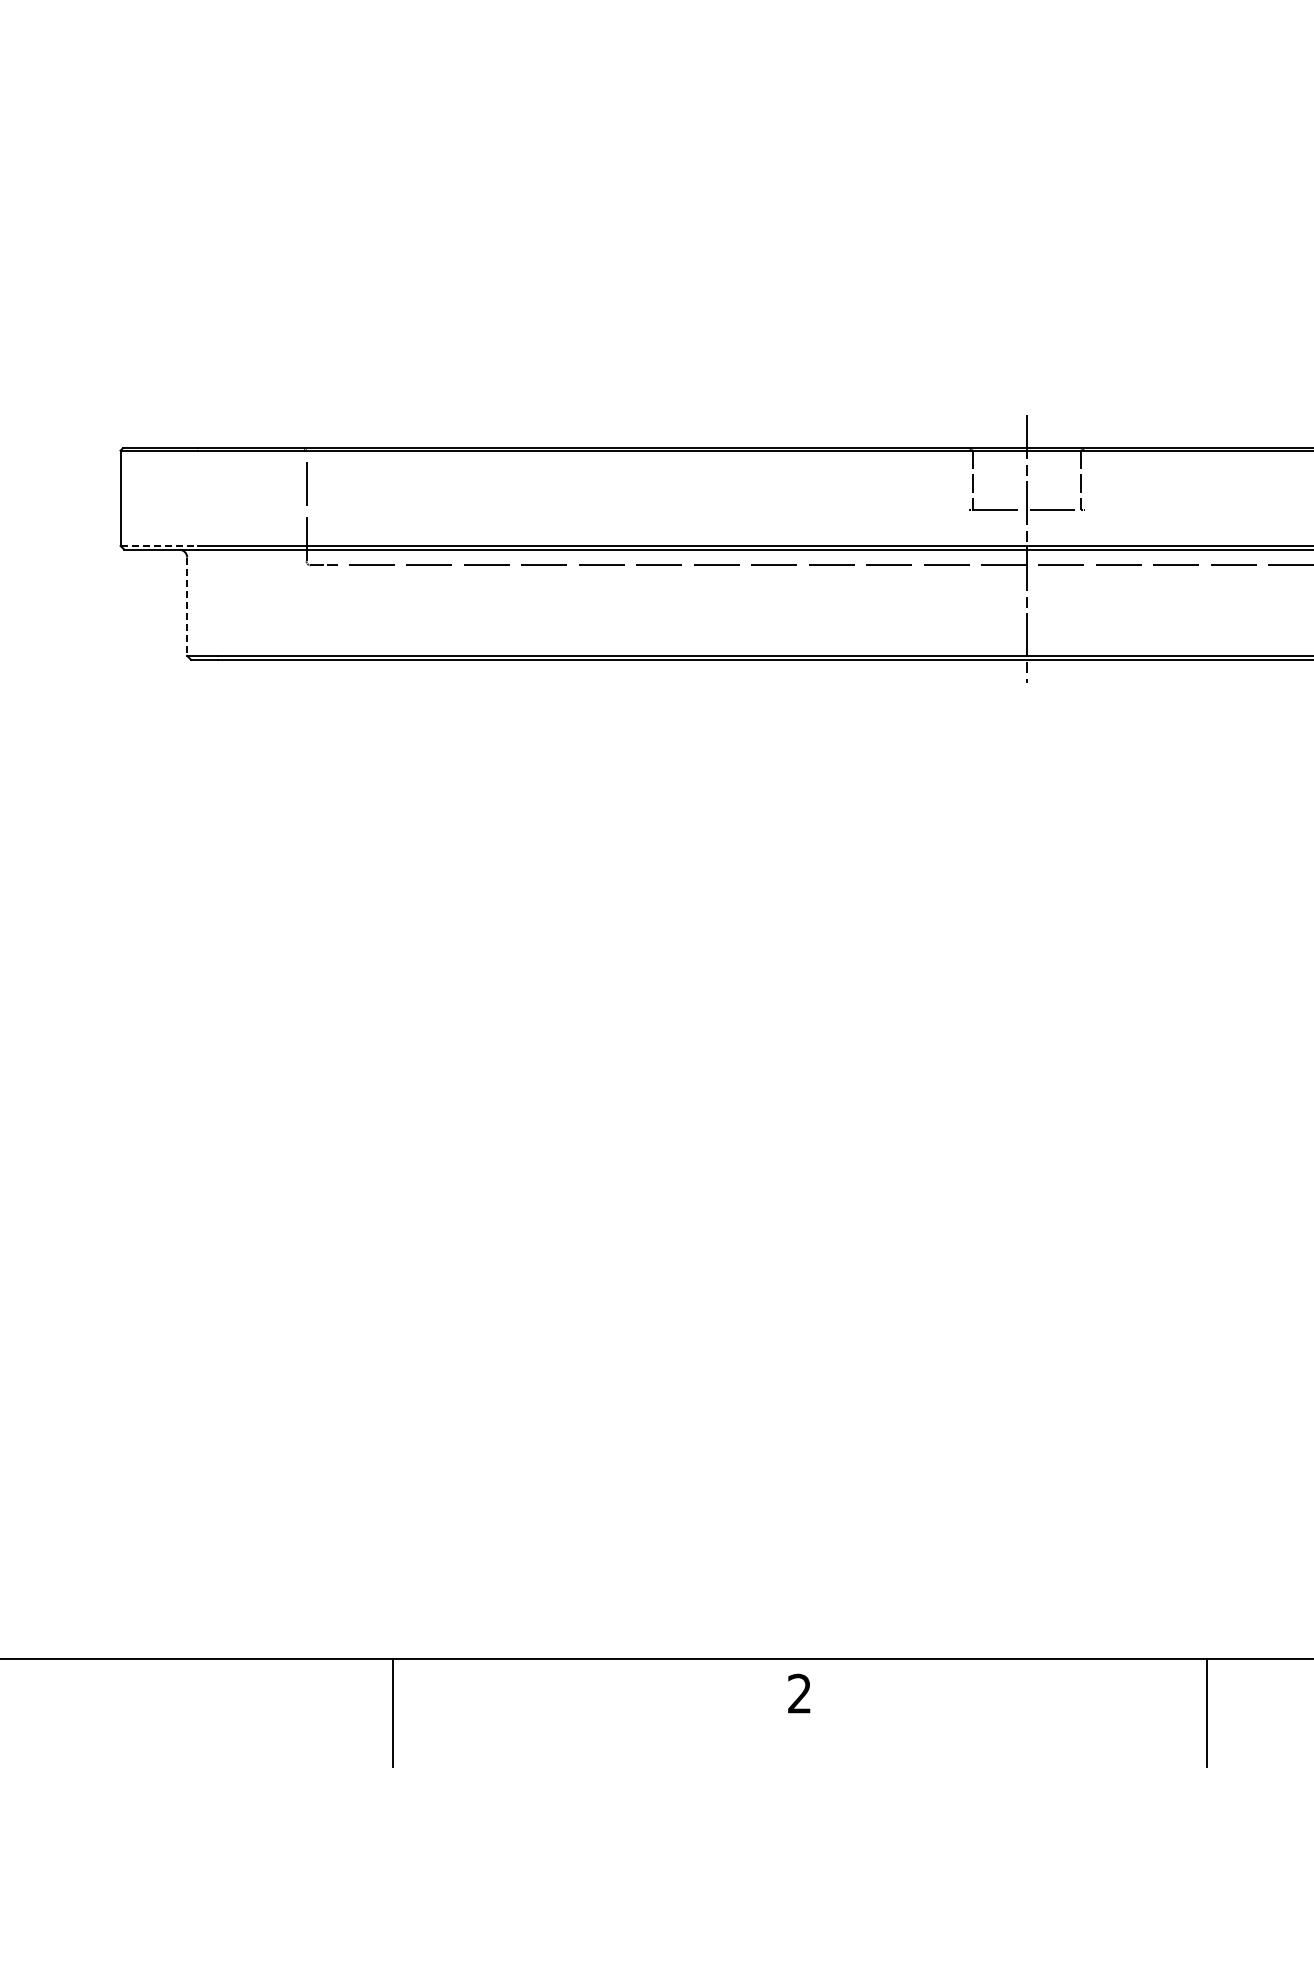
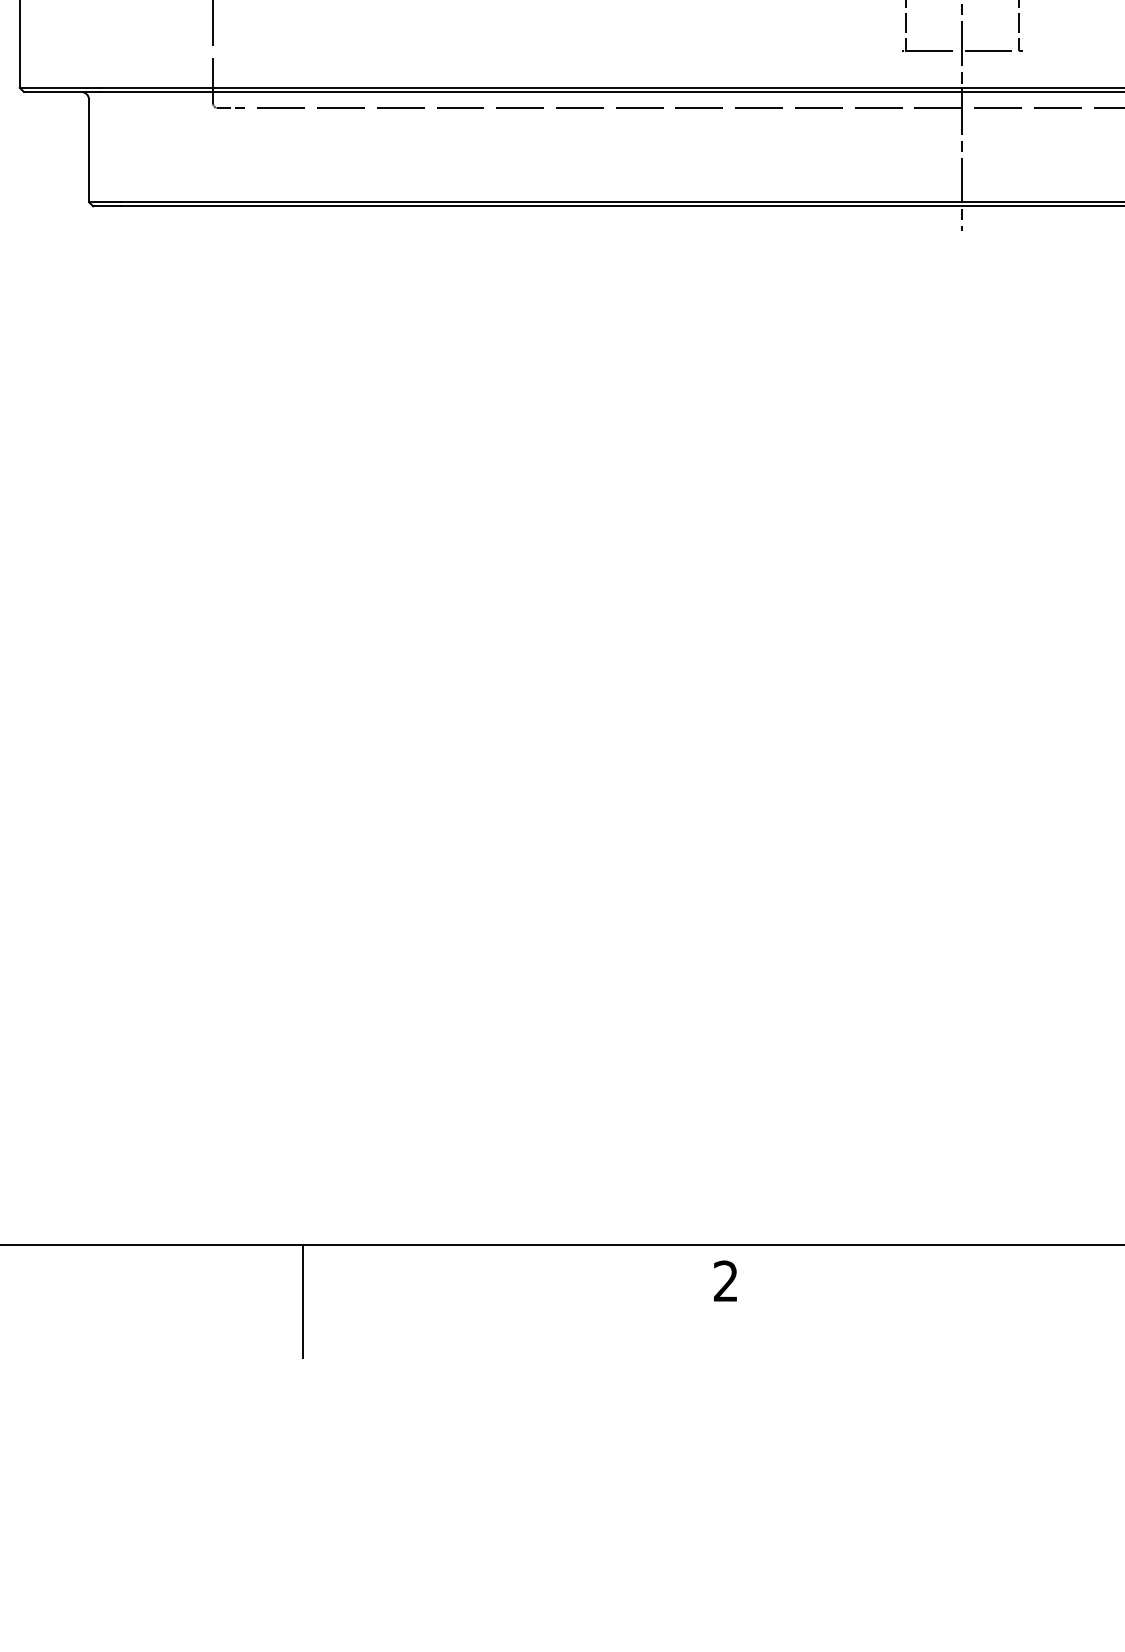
line: (159, 545) -> (60, 87), dashed -> solid
line: (187, 607) -> (89, 151), dashed -> solid

